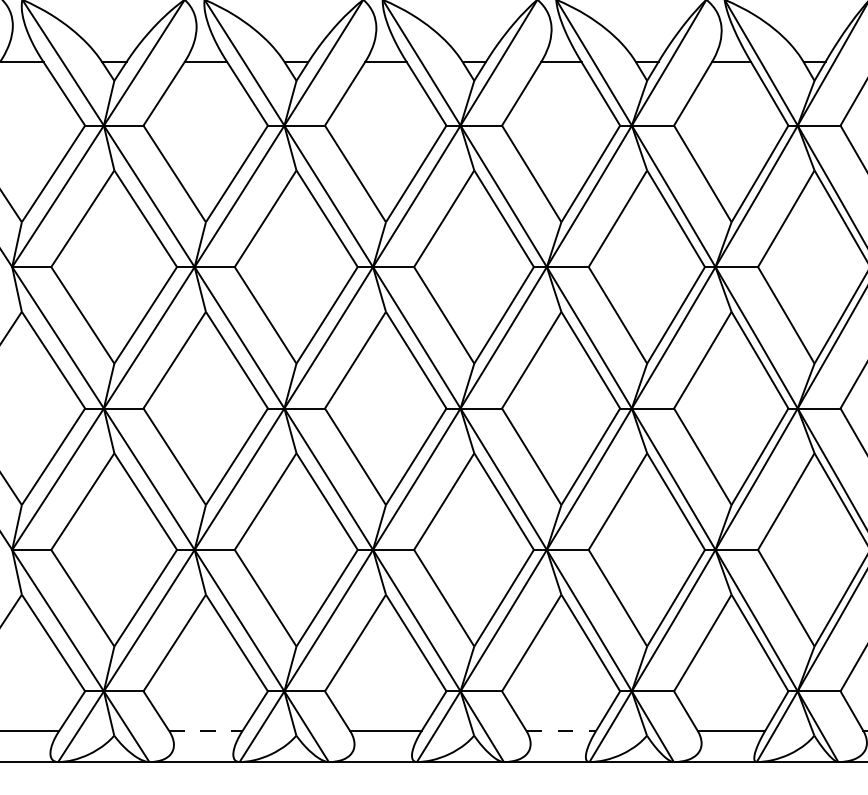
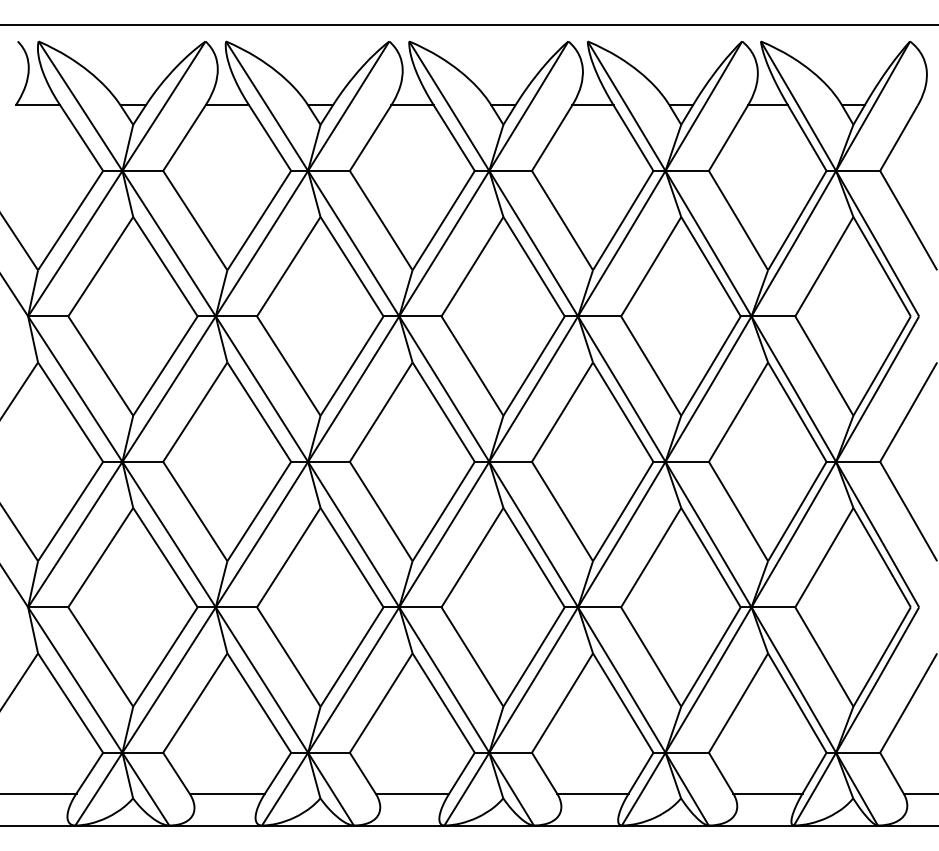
line: (206, 730) -> (227, 793), dashed -> solid
line: (560, 730) -> (592, 793), dashed -> solid

